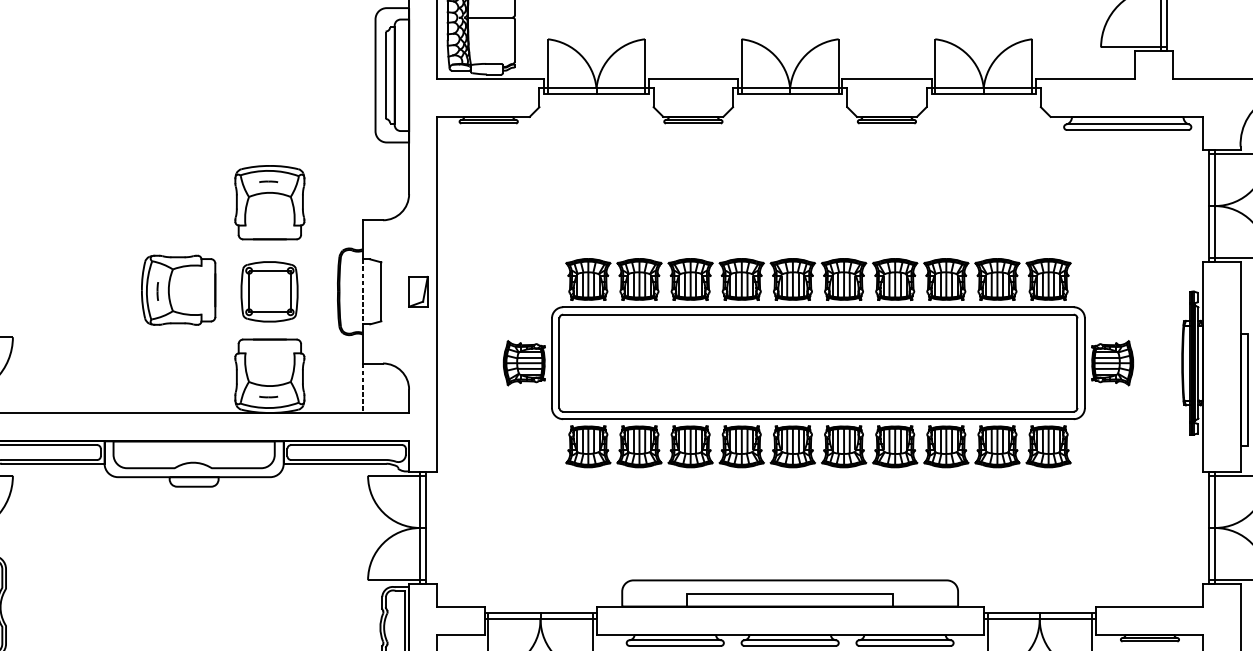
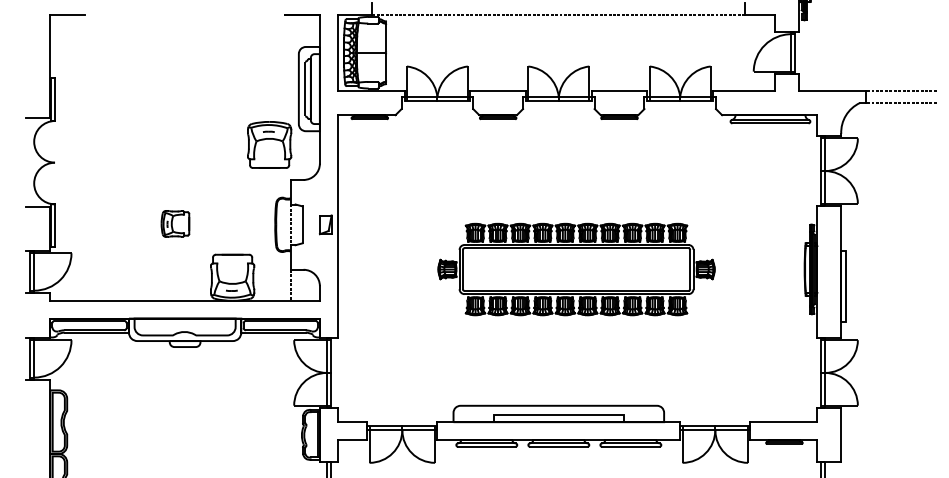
part: (269, 201) -> (269, 144), moved
part: (178, 289) -> (175, 223), size x0.6
part: (269, 291) -> (232, 224), removed
part: (818, 363) -> (576, 269), size x0.7

